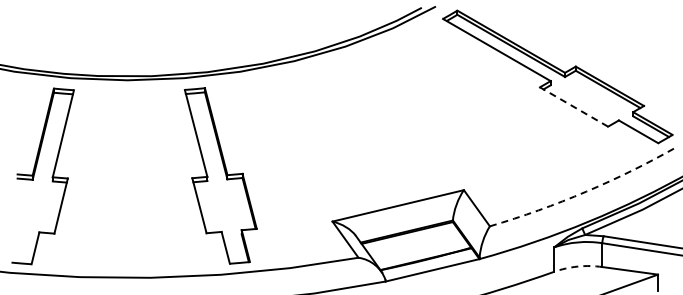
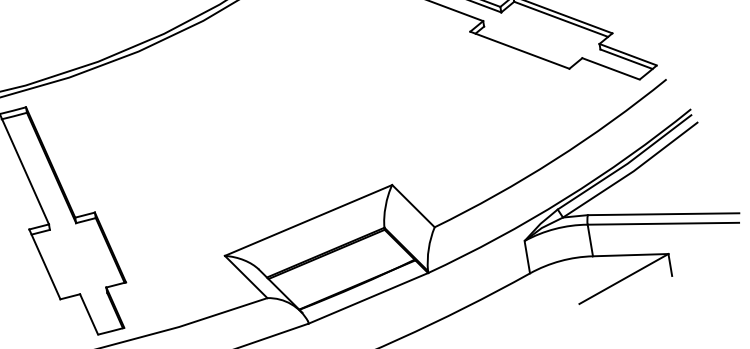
line: (573, 106) -> (519, 49), dashed -> solid
arc: (586, 191) -> (555, 159), dashed -> solid
arc: (577, 266) -> (559, 261), dashed -> solid

